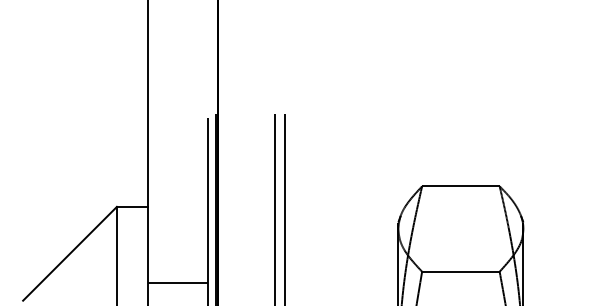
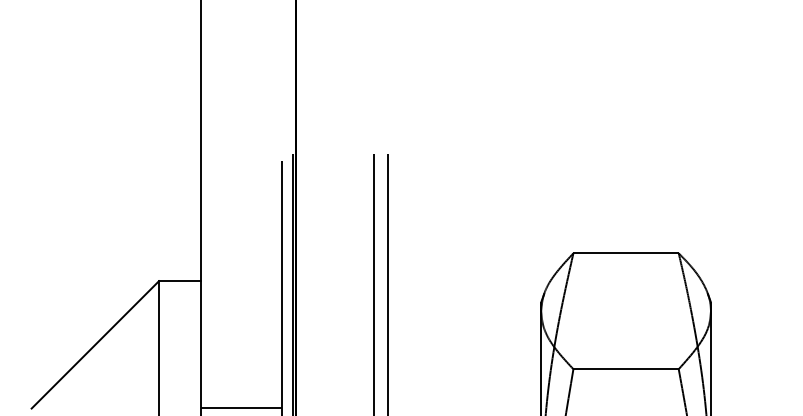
line: (177, 282) -> (241, 407), moved

